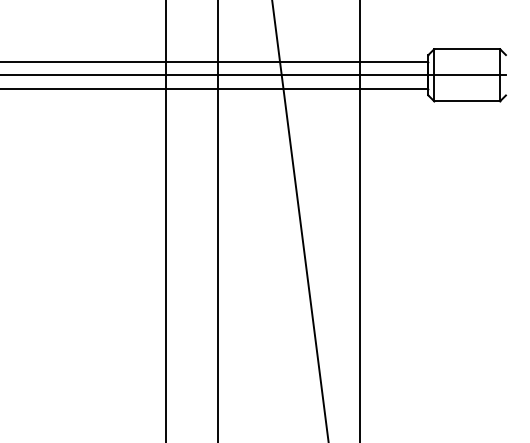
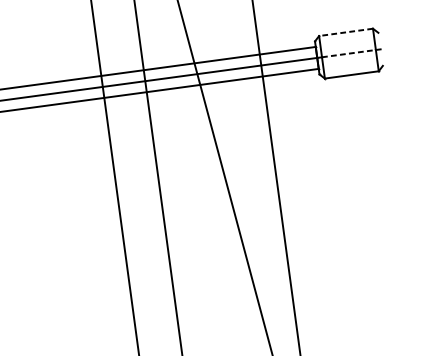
line: (467, 49) -> (346, 32), solid -> dashed
line: (467, 75) -> (349, 53), solid -> dashed

